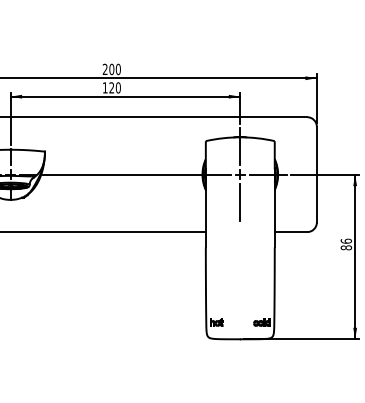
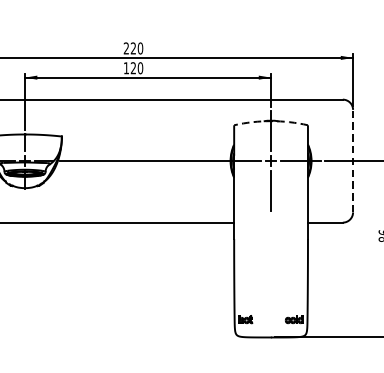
text: (111, 69) -> (133, 48), 200 -> 220
arc: (240, 137) -> (271, 121), solid -> dashed
line: (316, 174) -> (352, 160), solid -> dashed

